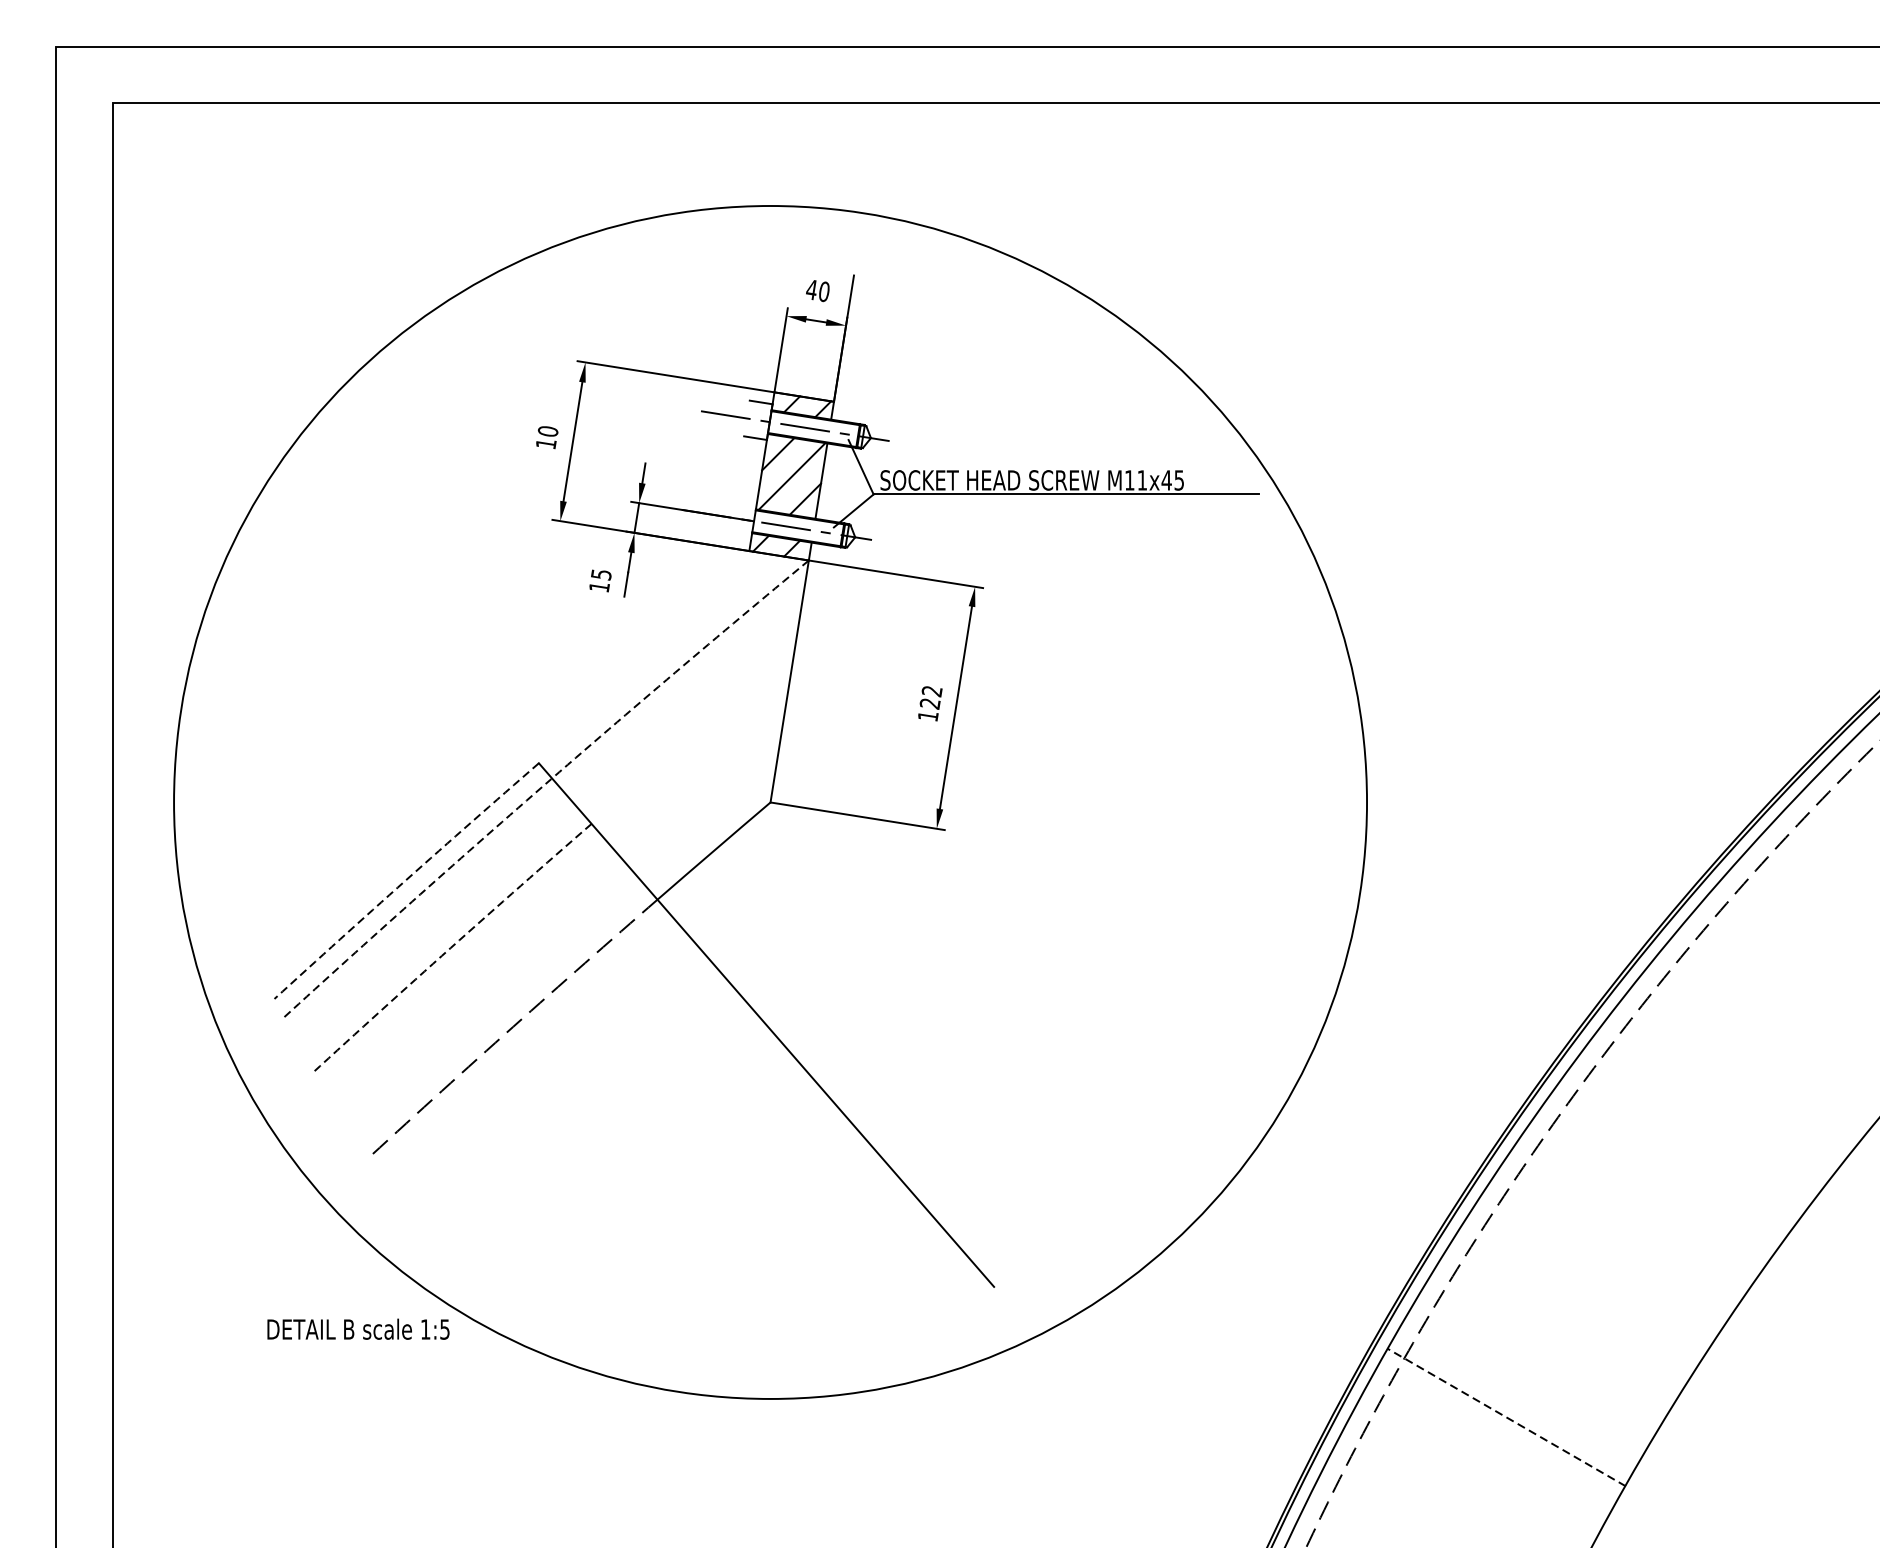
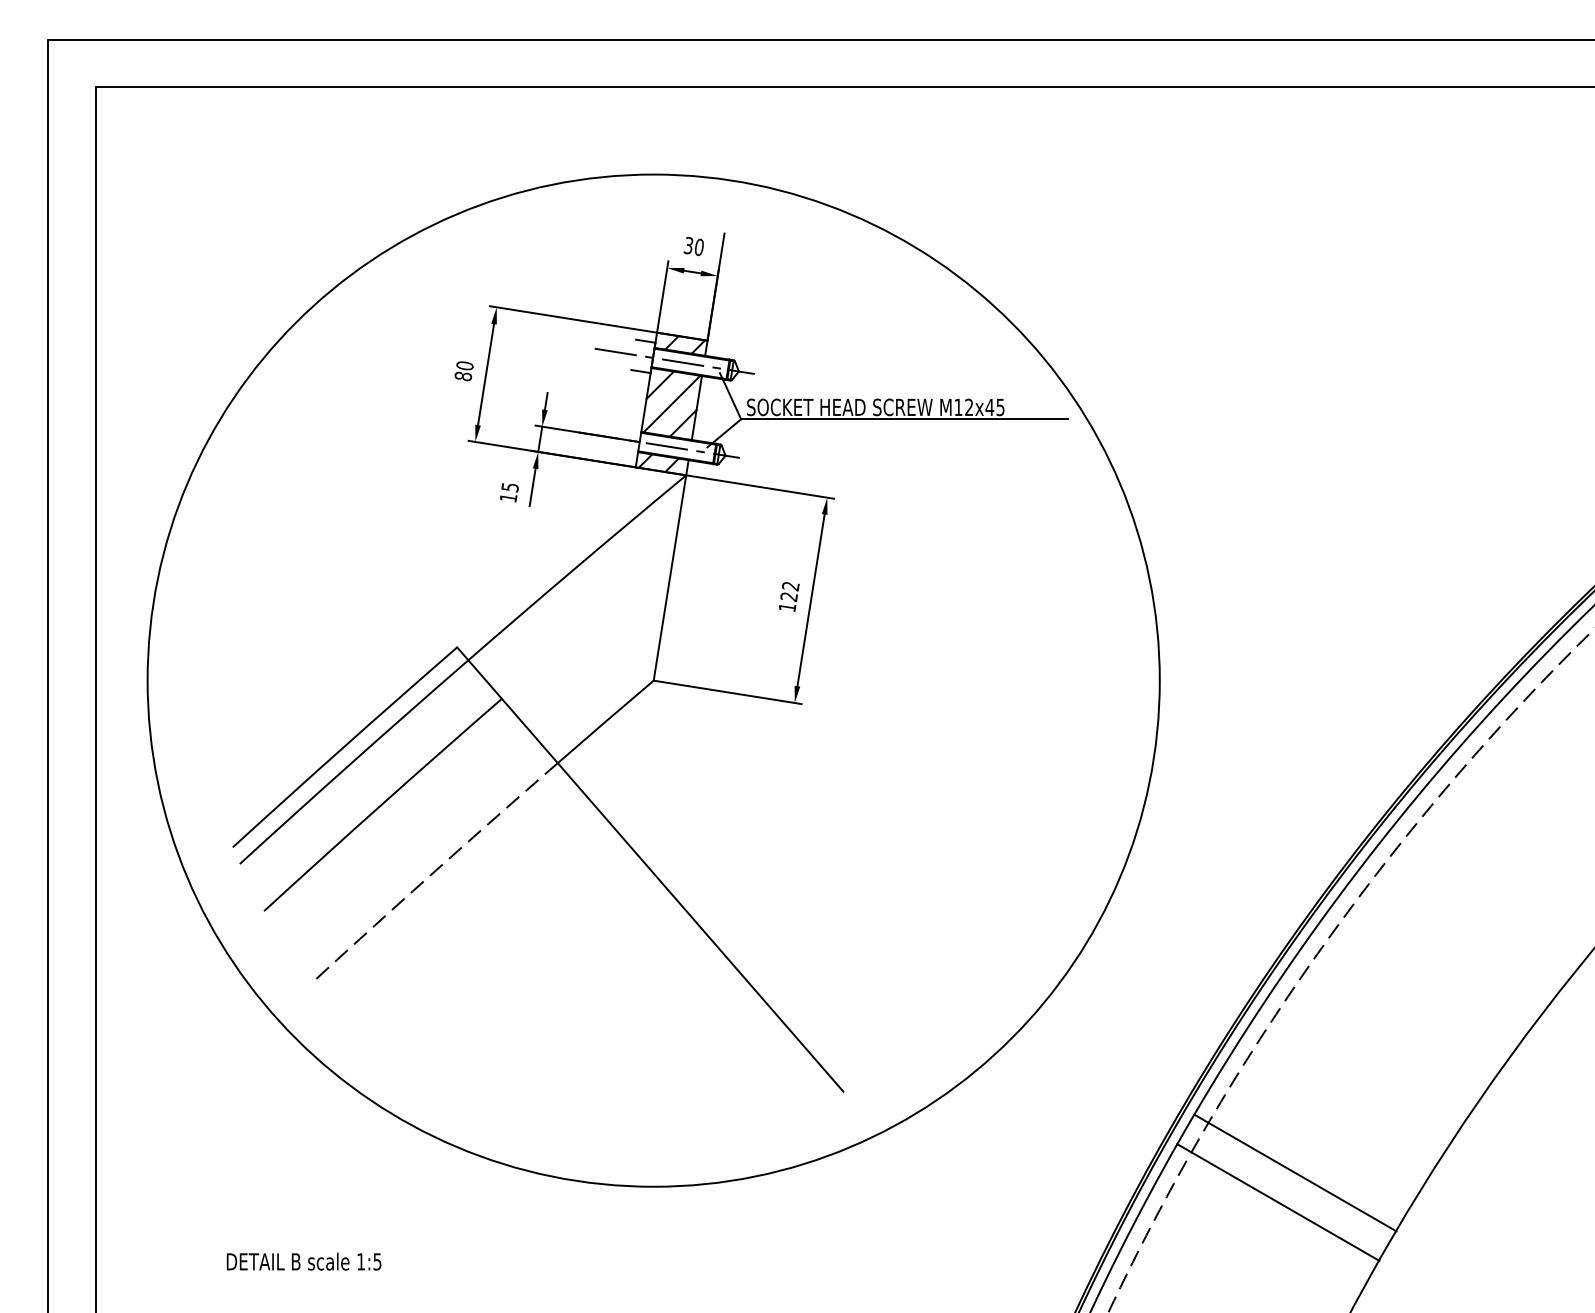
text: (811, 289) -> (688, 245), 40 -> 30
text: (546, 443) -> (463, 376), 10 -> 80
text: (1141, 479) -> (968, 406), M11x45 -> M12x45
arc: (542, 785) -> (460, 666), dashed -> solid
arc: (406, 880) -> (344, 746), dashed -> solid
arc: (450, 948) -> (382, 804), dashed -> solid
text: (357, 1329) -> (303, 1261), moved
line: (1526, 1382) -> (1295, 1172), added
line: (1506, 1417) -> (1278, 1202), dashed -> solid

